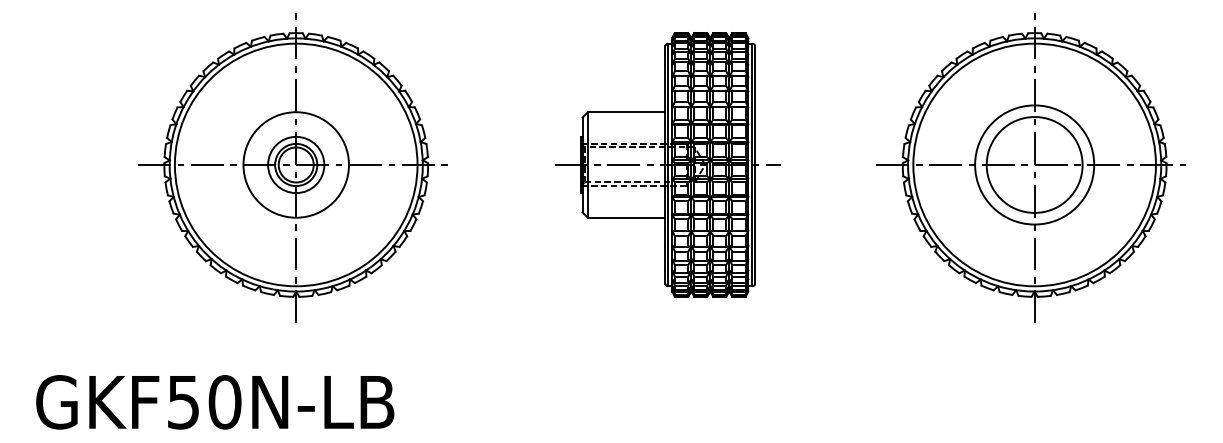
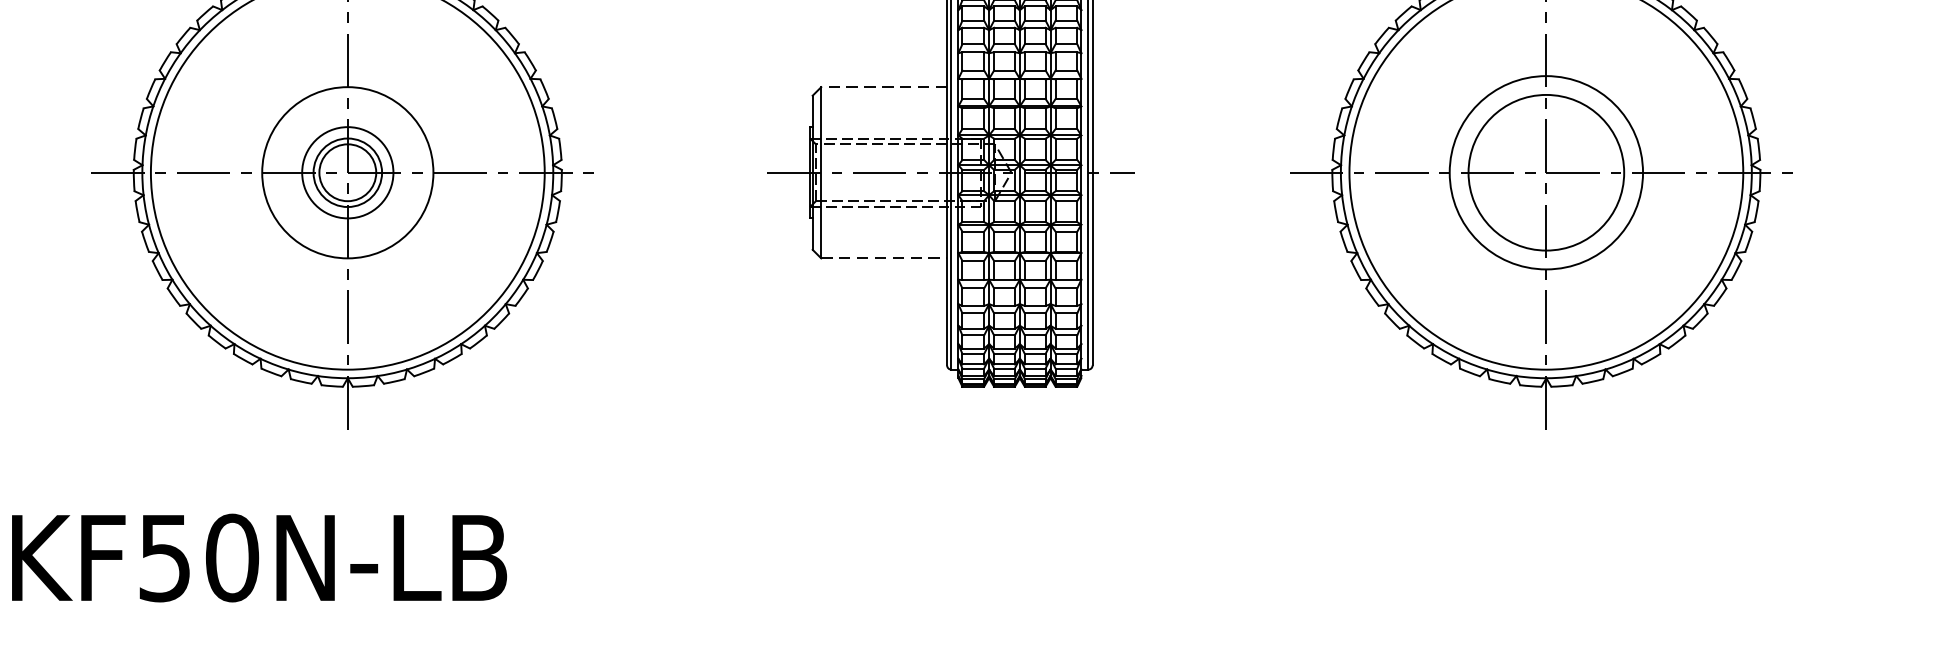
line: (626, 112) -> (883, 87), solid -> dashed
line: (626, 217) -> (883, 258), solid -> dashed

